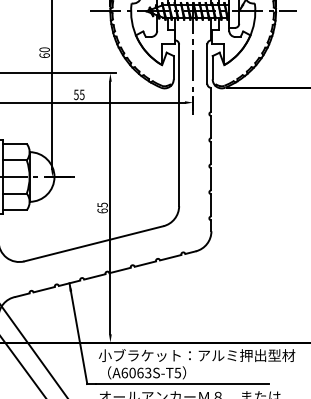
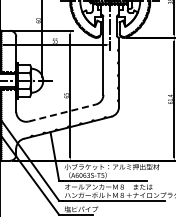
line: (94, 244) -> (62, 113), solid -> dashed

